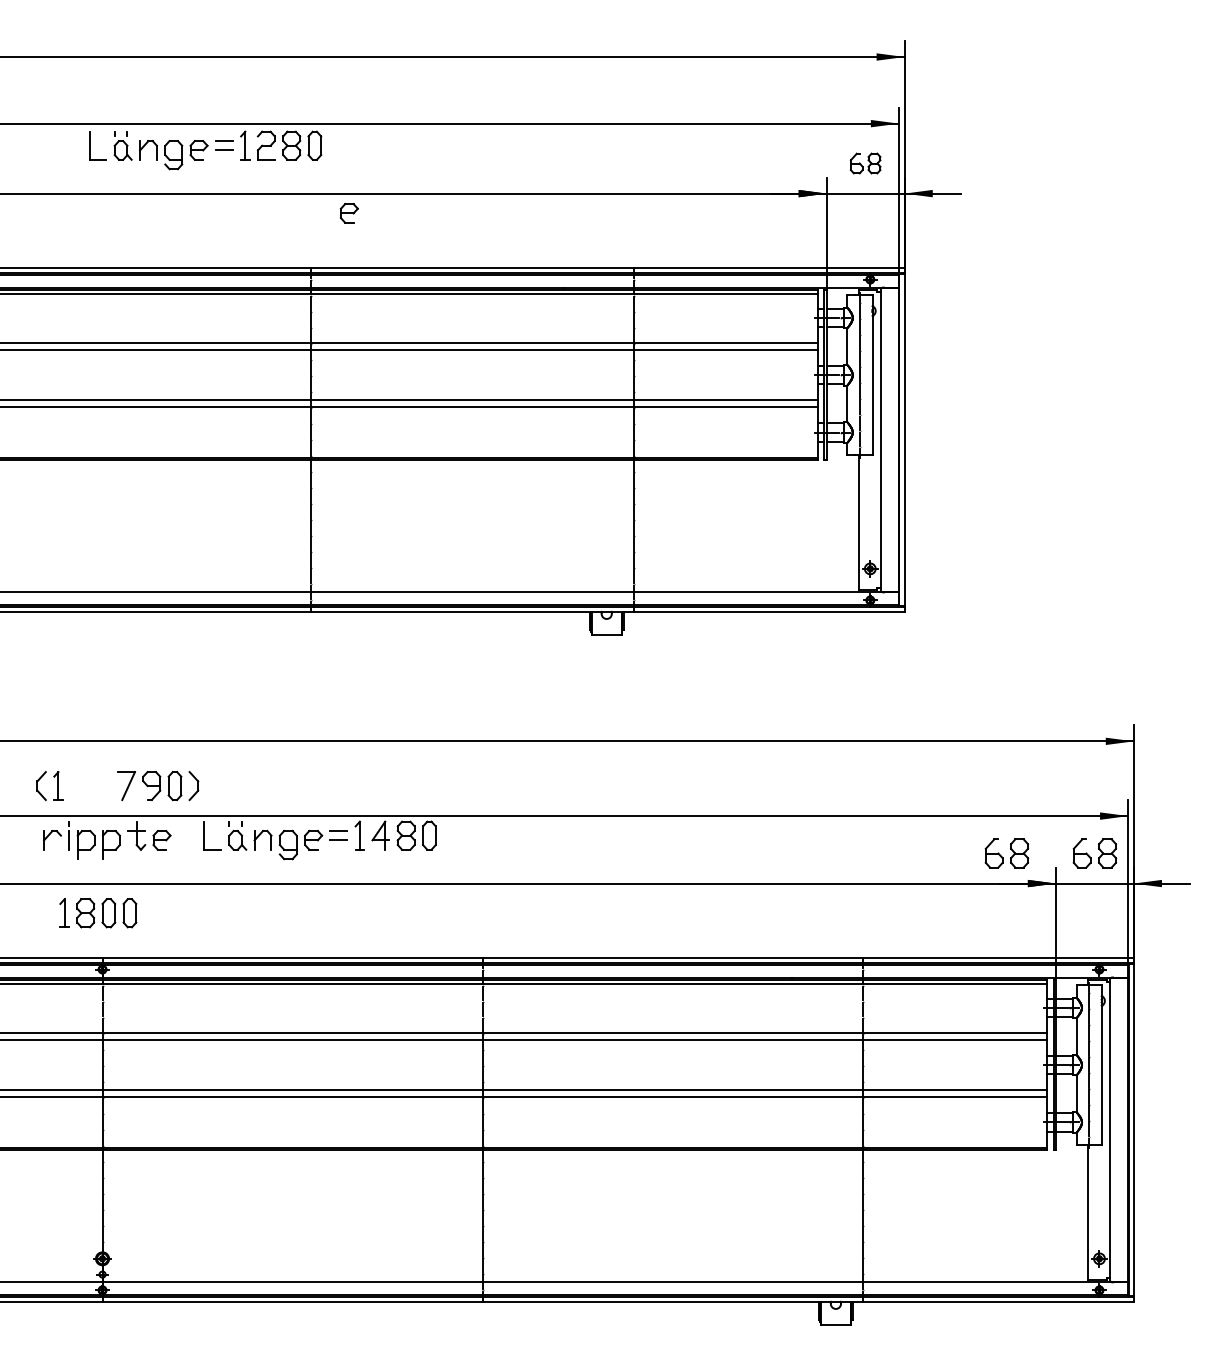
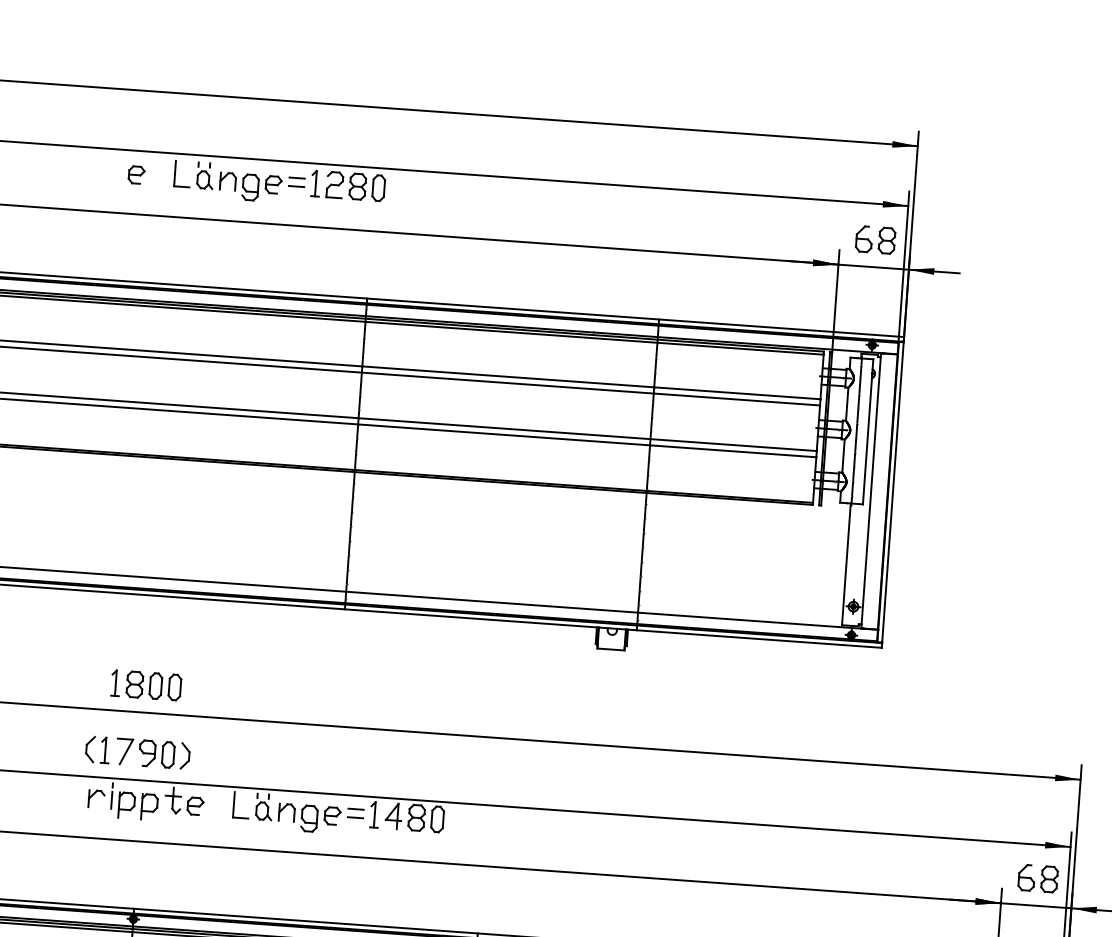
part: (865, 163) -> (875, 239), size x1.43
part: (349, 213) -> (136, 175), moved
part: (158, 786) -> (153, 754), moved
part: (1006, 853) -> (958, 872), removed
part: (98, 913) -> (146, 685), moved

